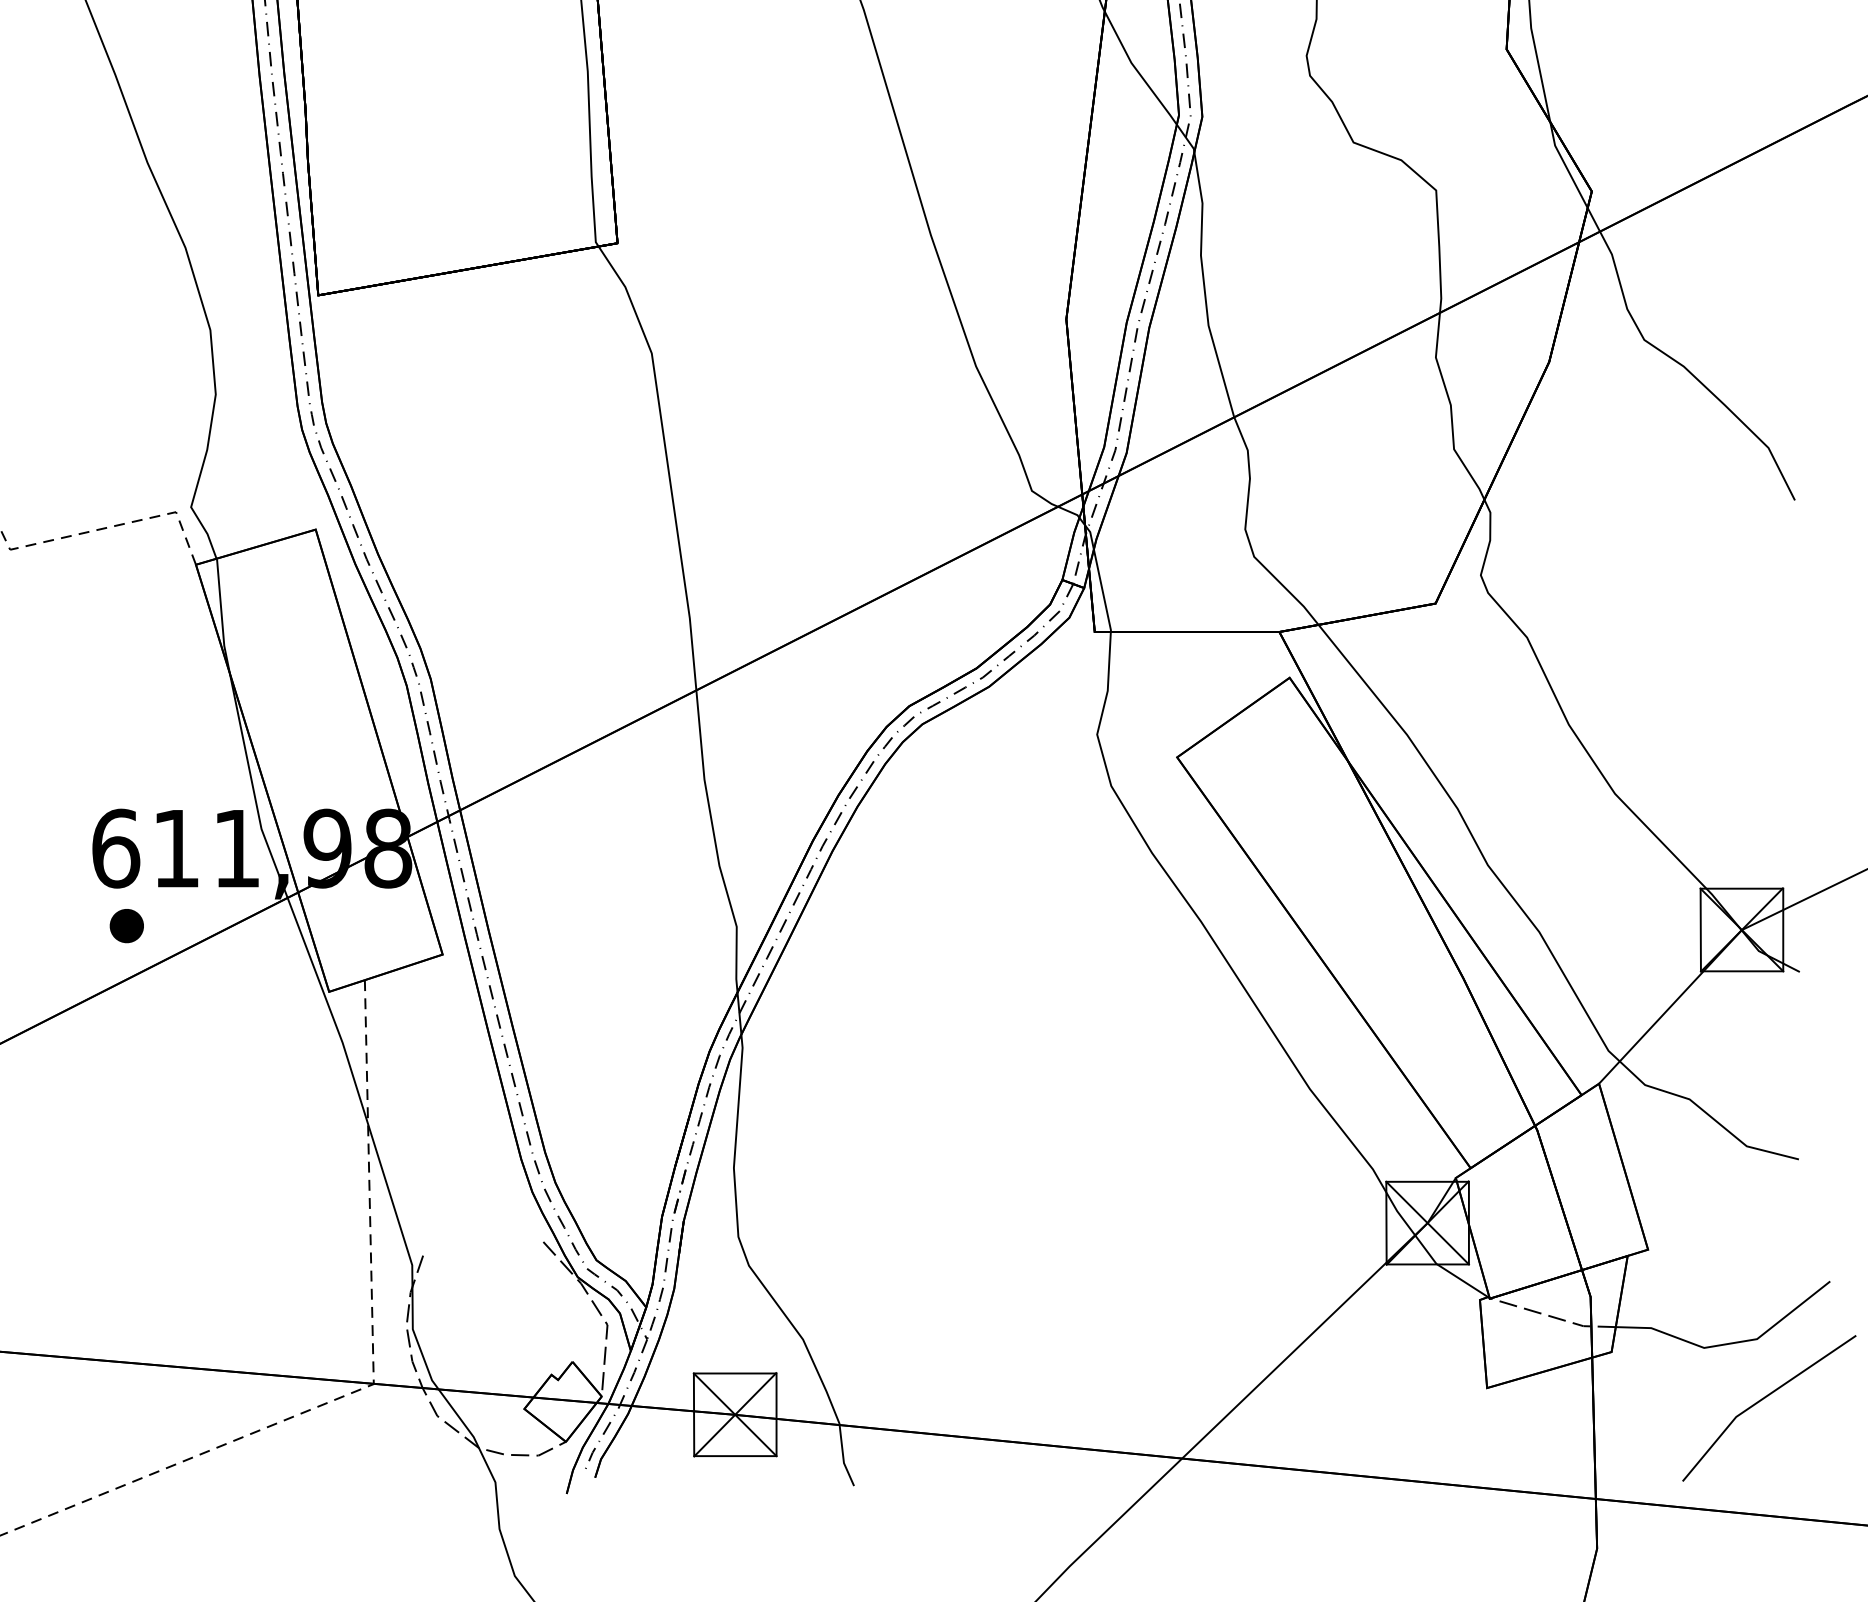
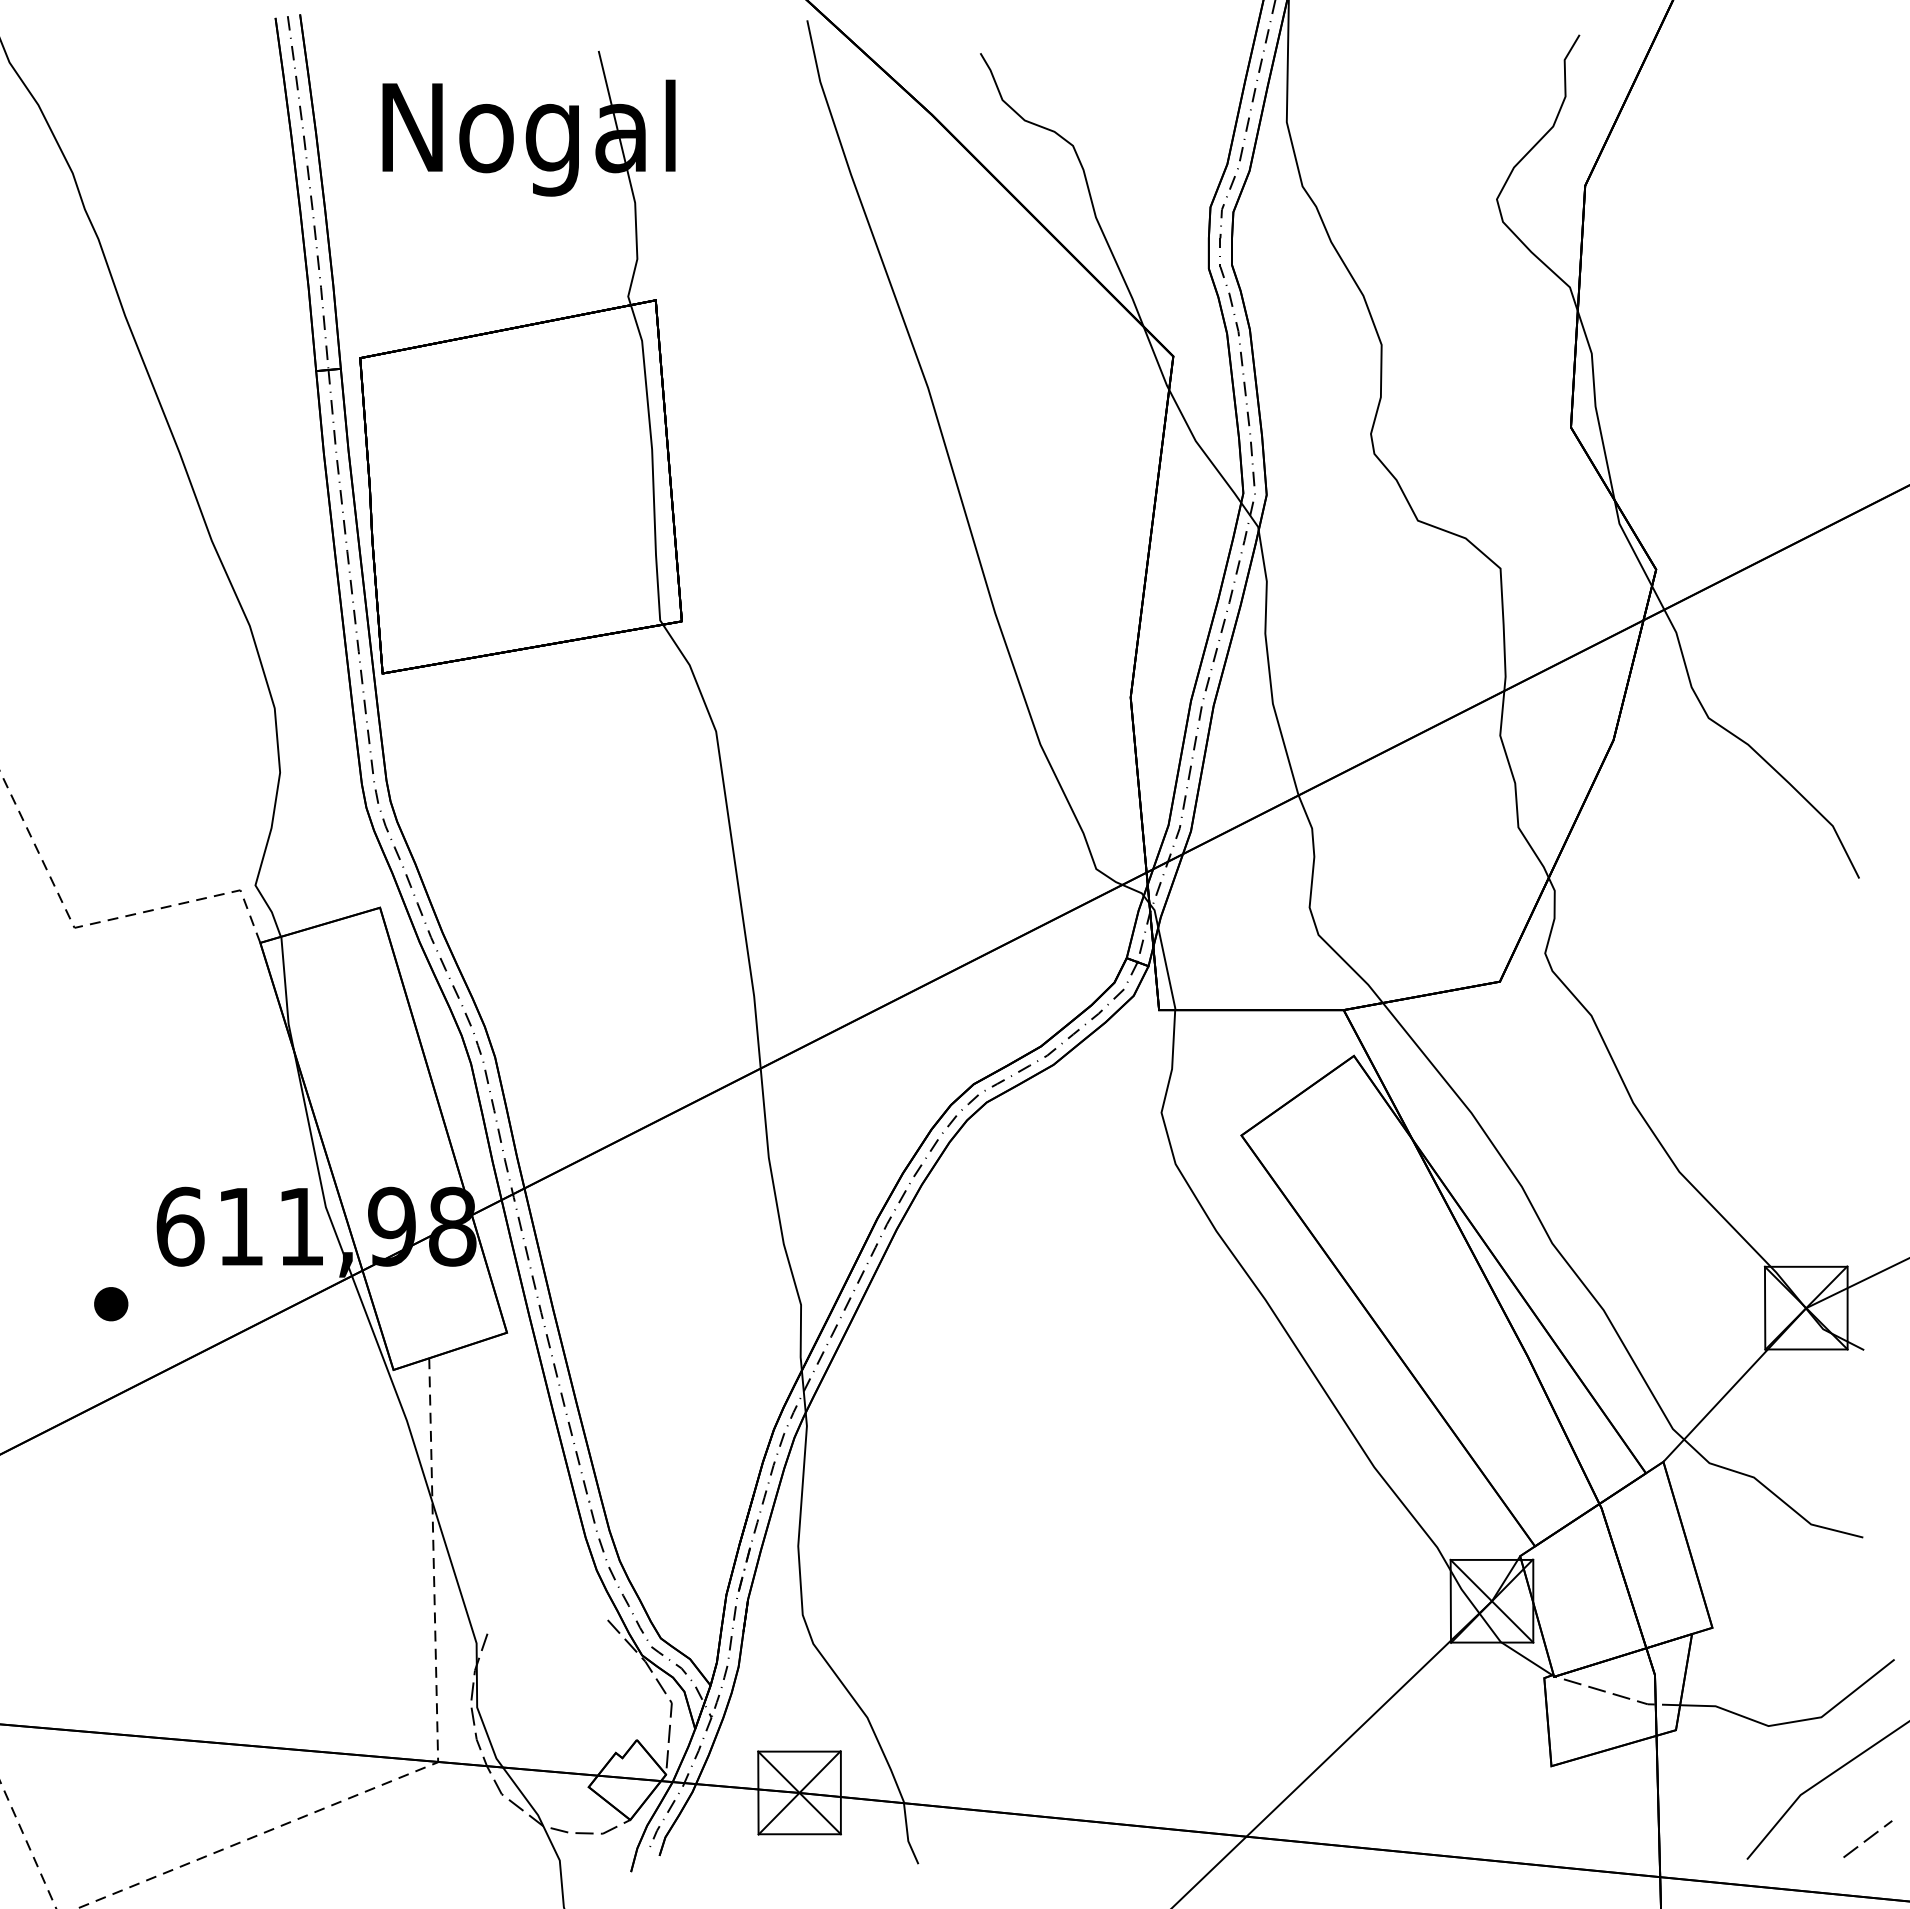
part: (127, 926) -> (111, 1304), moved
line: (1803, 1460) -> (1867, 1838), added

